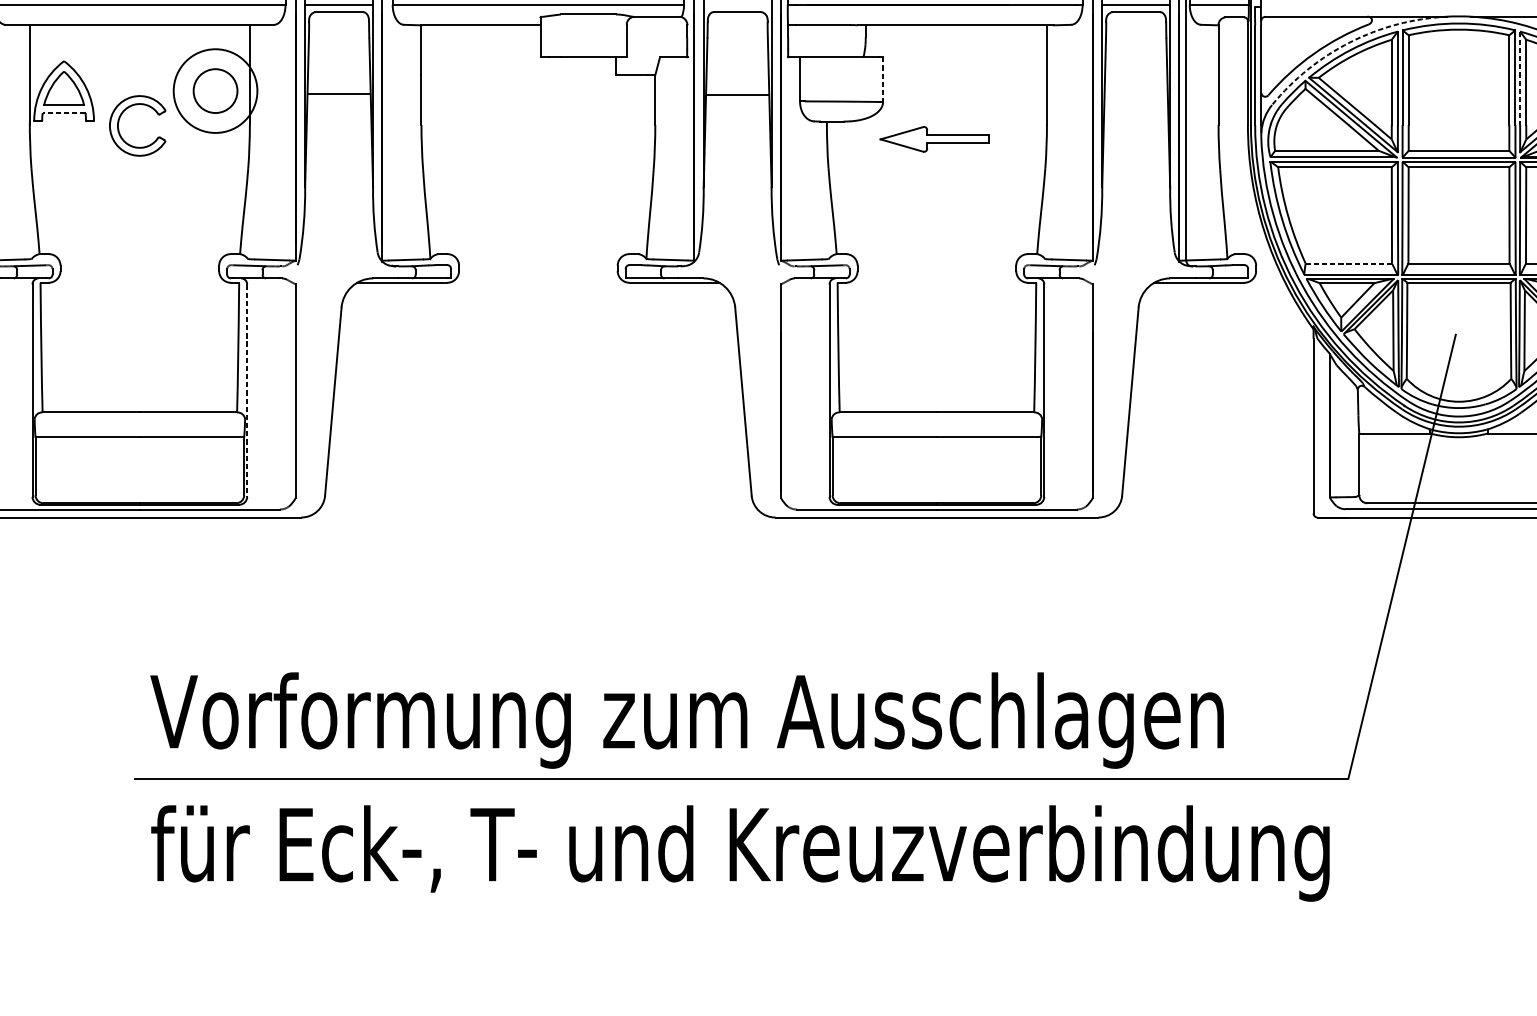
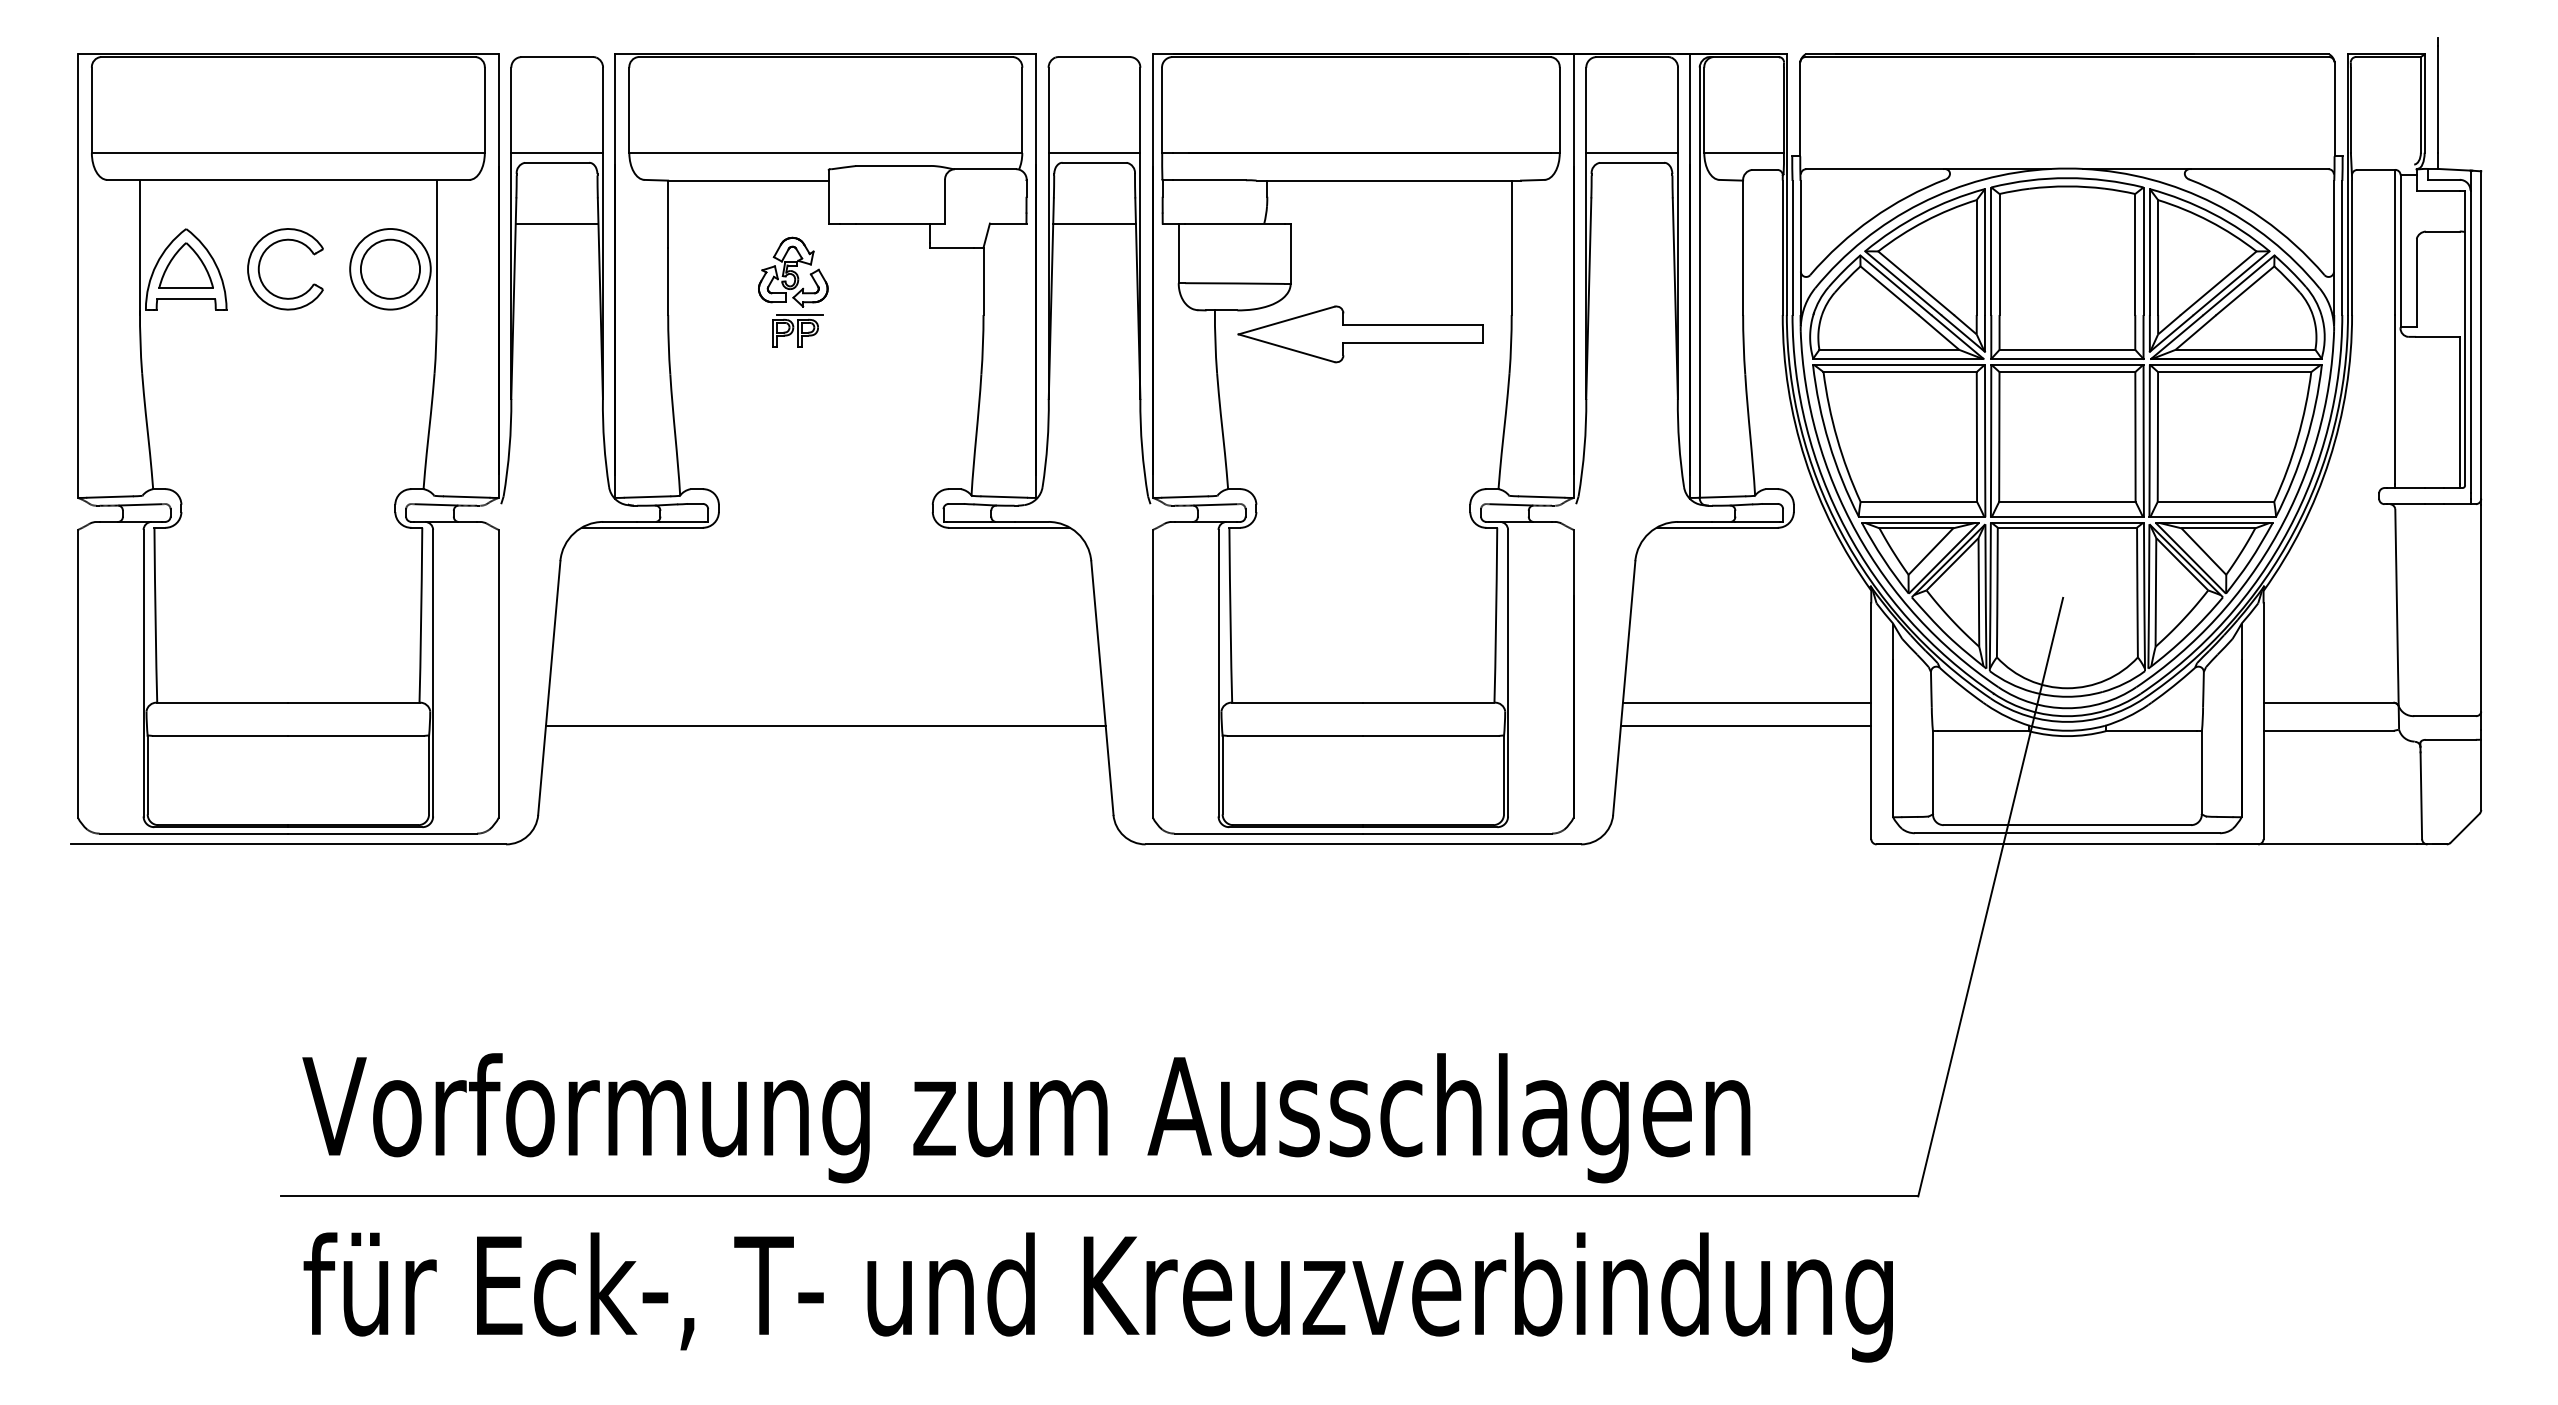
line: (737, 5) -> (1094, 153), added
arc: (1350, 42) -> (1920, 203), dashed -> solid
line: (1519, 78) -> (2149, 252), dashed -> solid
line: (882, 80) -> (1290, 254), dashed -> solid
circle: (215, 91) -> (390, 269), size x0.71
line: (338, 93) -> (556, 223), moved
line: (737, 94) -> (1094, 223), moved
part: (514, 107) -> (793, 291), added
line: (64, 112) -> (186, 298), dashed -> solid
part: (119, 129) -> (260, 273), moved
part: (934, 139) -> (1360, 334), size x1.67
line: (1349, 263) -> (1919, 501), dashed -> solid
line: (247, 390) -> (433, 673), dashed -> solid
line: (1221, 412) -> (1746, 702), added
line: (538, 430) -> (825, 726), added
line: (1220, 430) -> (1745, 726), added

